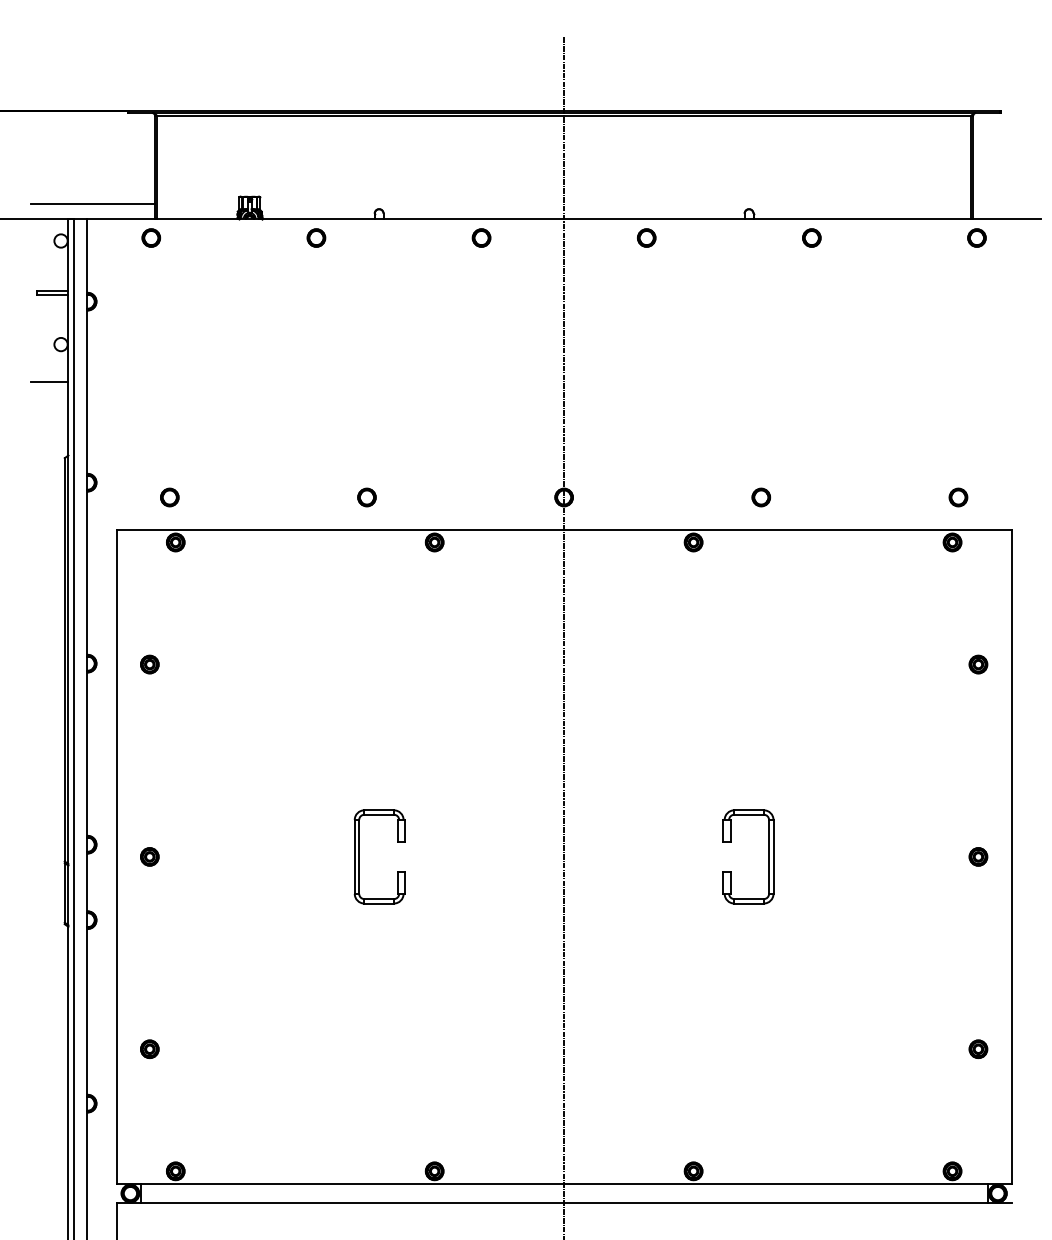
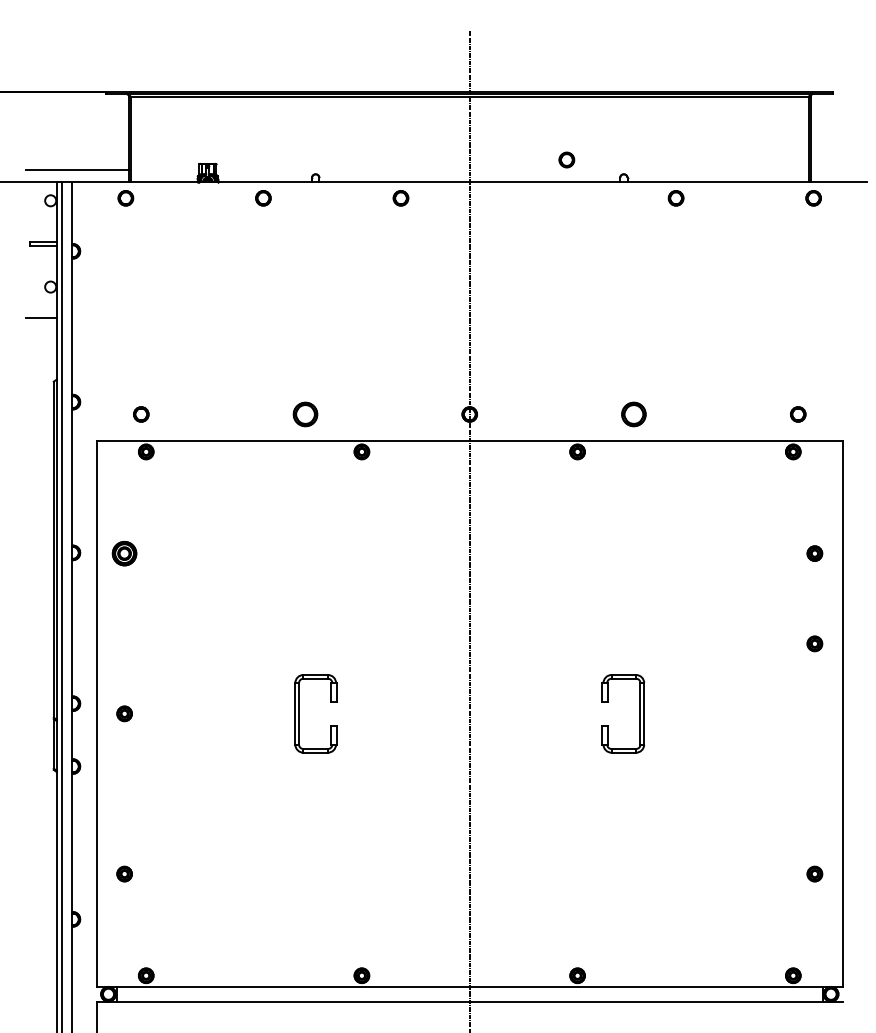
part: (646, 237) -> (566, 159), moved
part: (366, 497) -> (305, 414), size x1.6
part: (761, 497) -> (634, 414), size x1.6
part: (149, 664) -> (124, 553), size x1.6
part: (978, 856) -> (814, 643), moved

